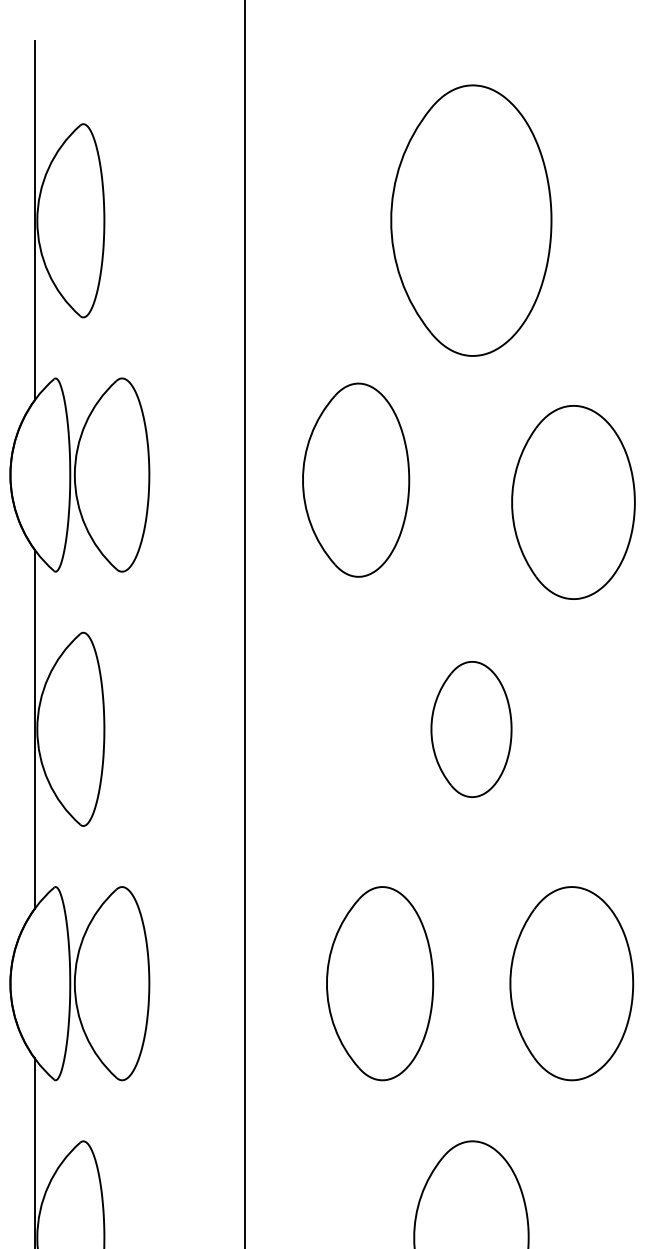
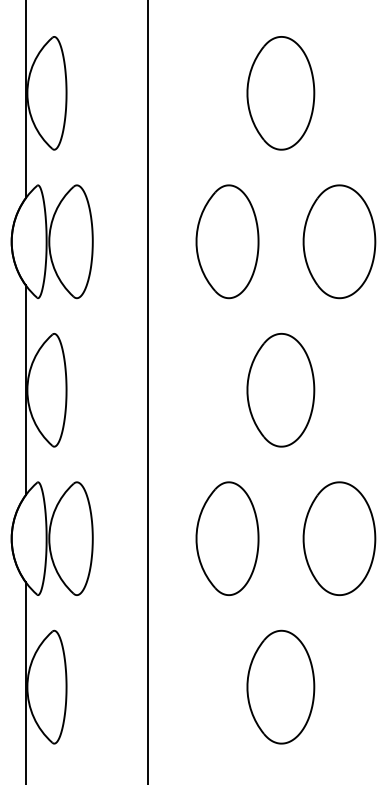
part: (470, 221) -> (280, 93), size x0.71
part: (356, 479) -> (227, 241), moved
part: (573, 501) -> (339, 241), moved
part: (470, 729) -> (280, 390), size x1.43

